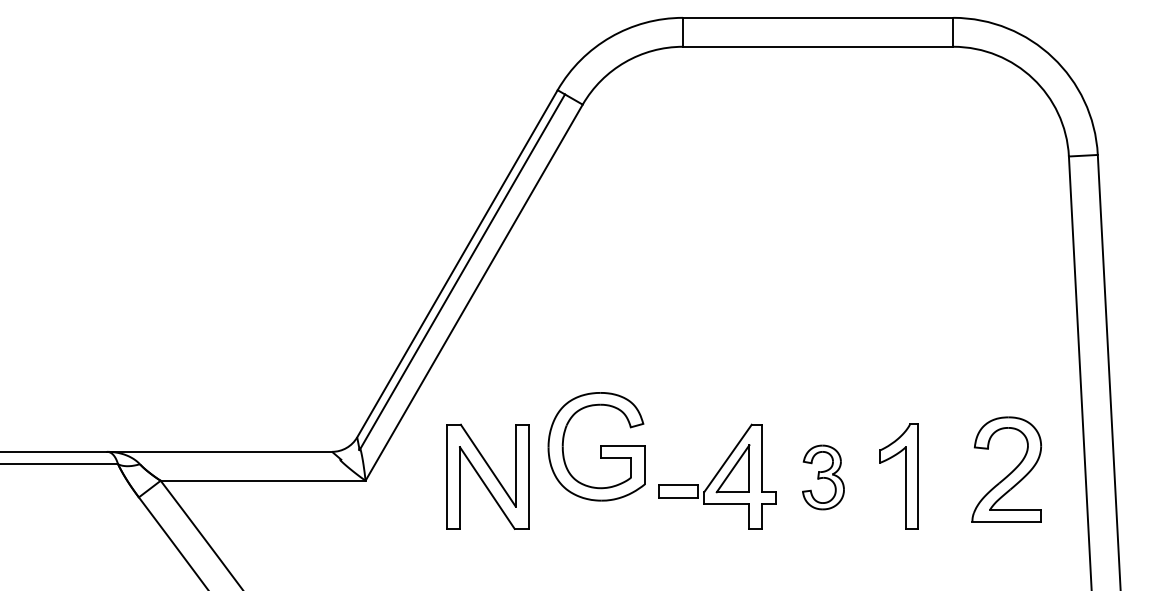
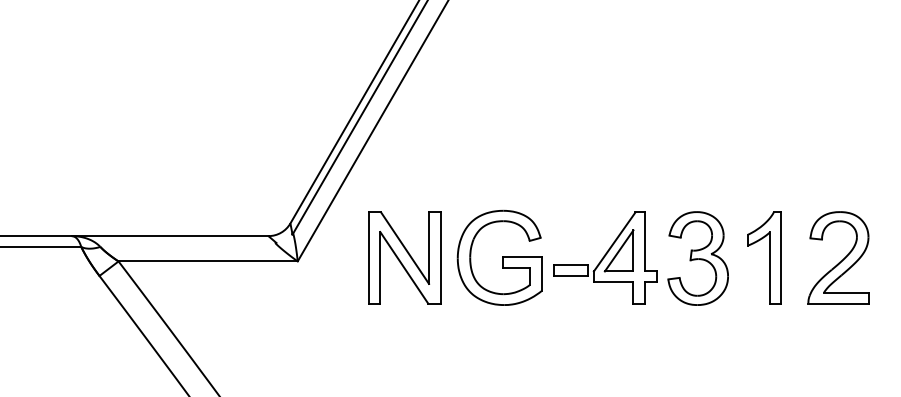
part: (596, 446) -> (499, 257), moved
part: (1006, 469) -> (838, 257), moved
part: (823, 477) -> (698, 258), size x1.67

